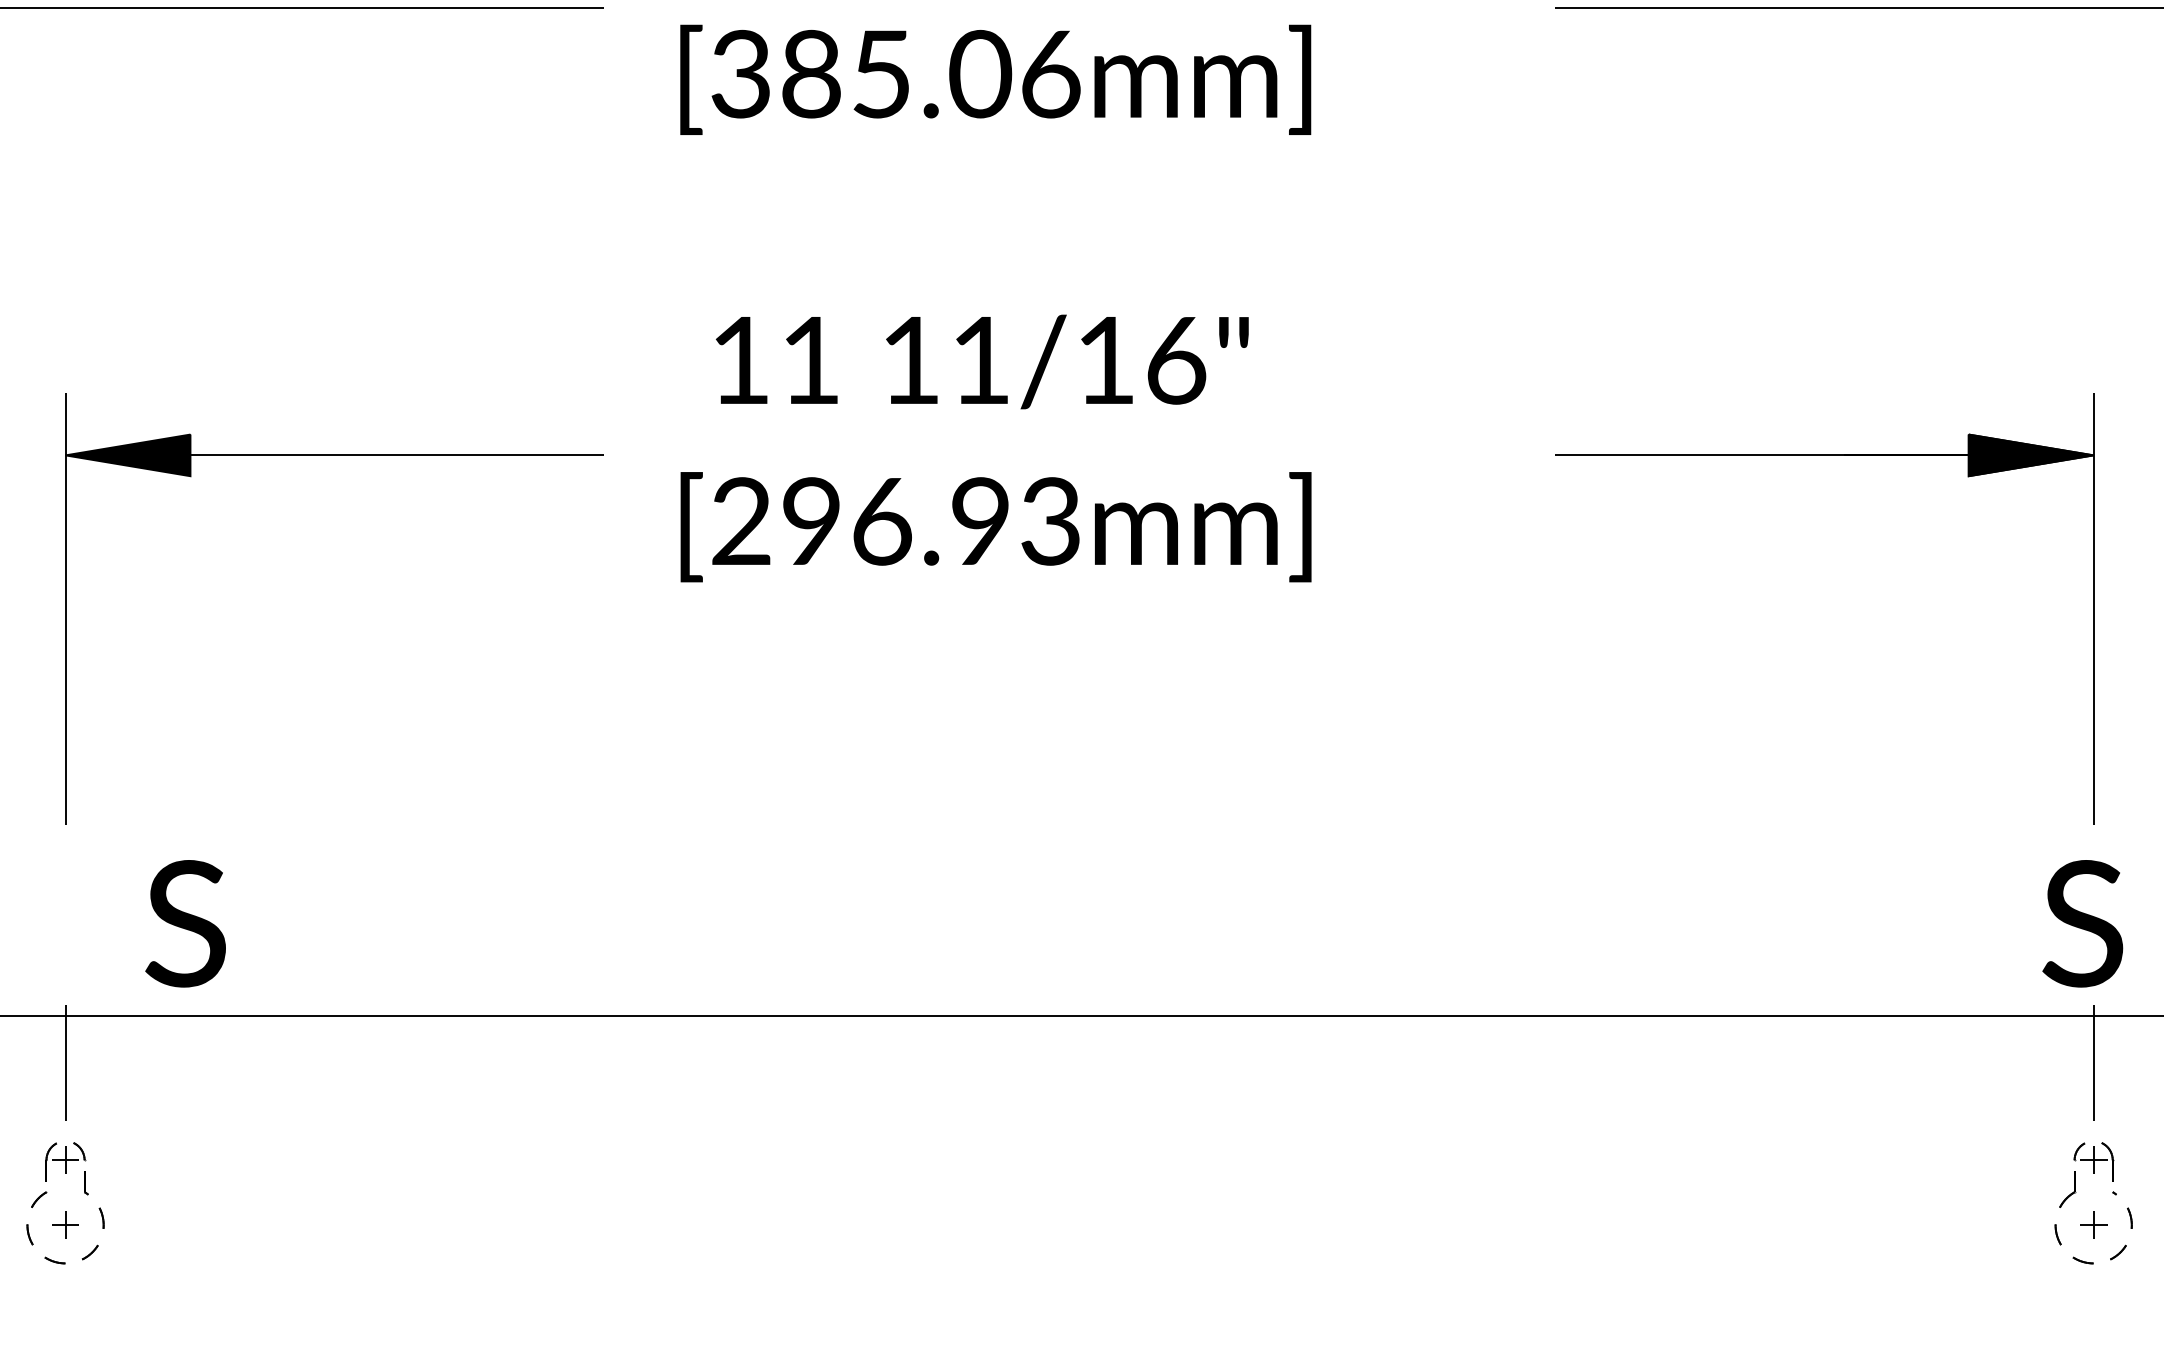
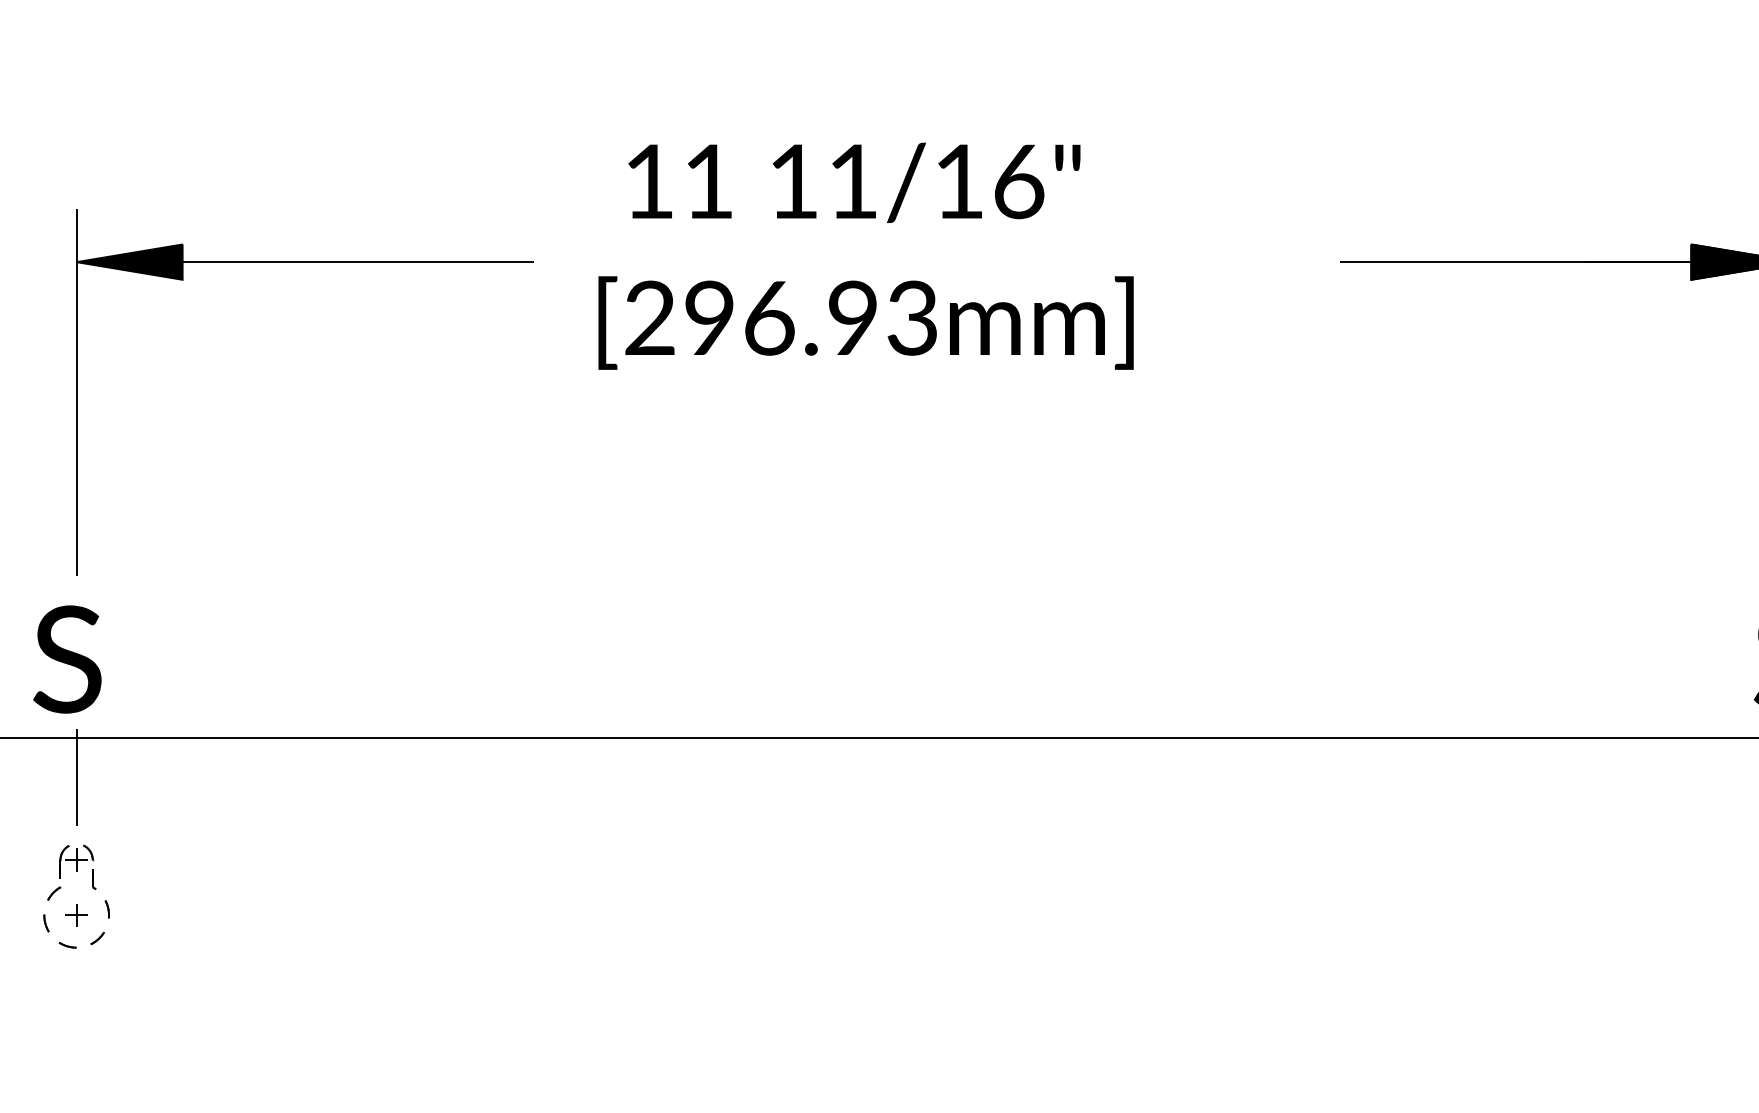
text: (185, 923) -> (67, 659), moved

